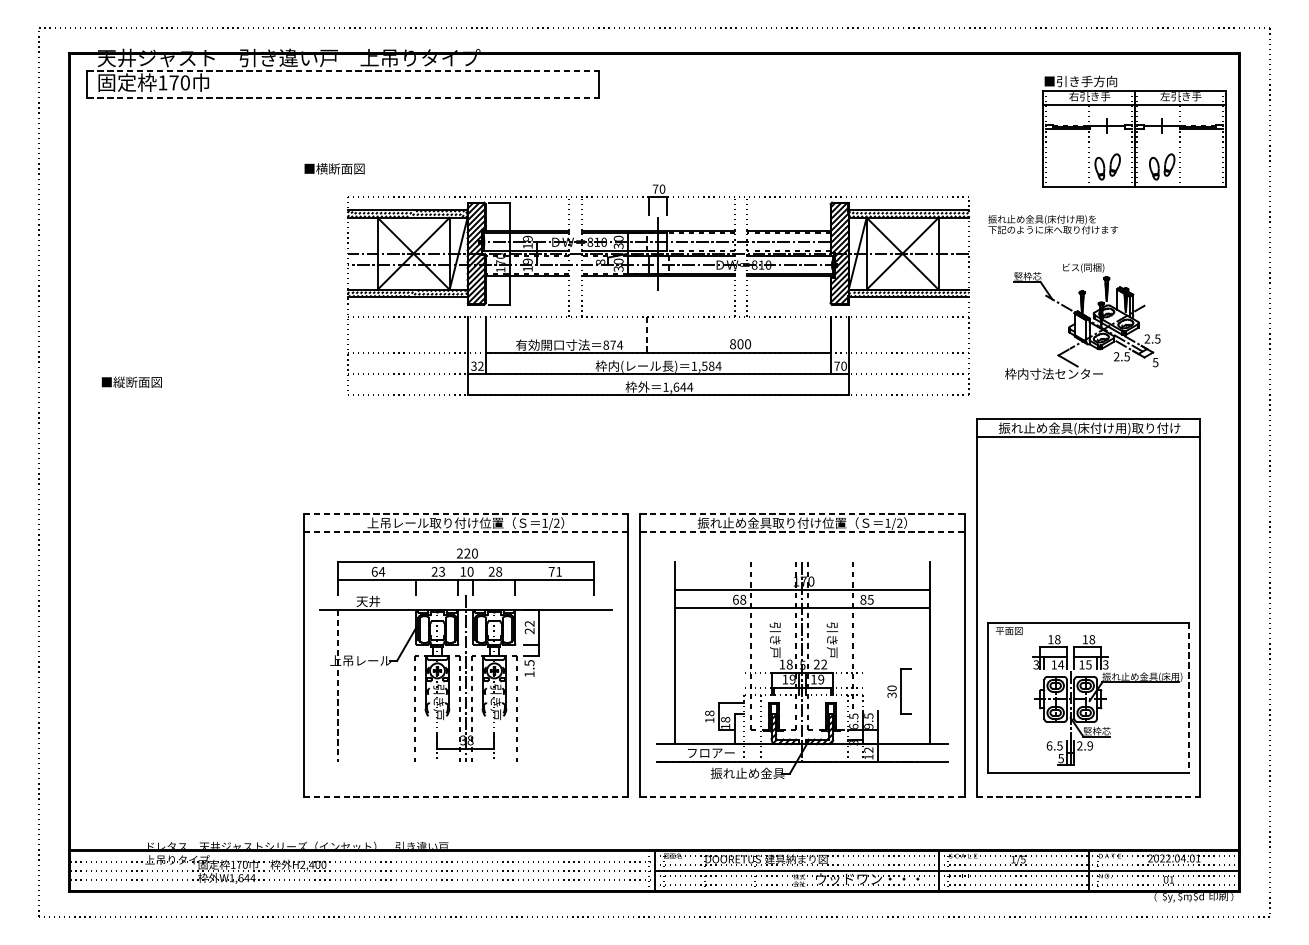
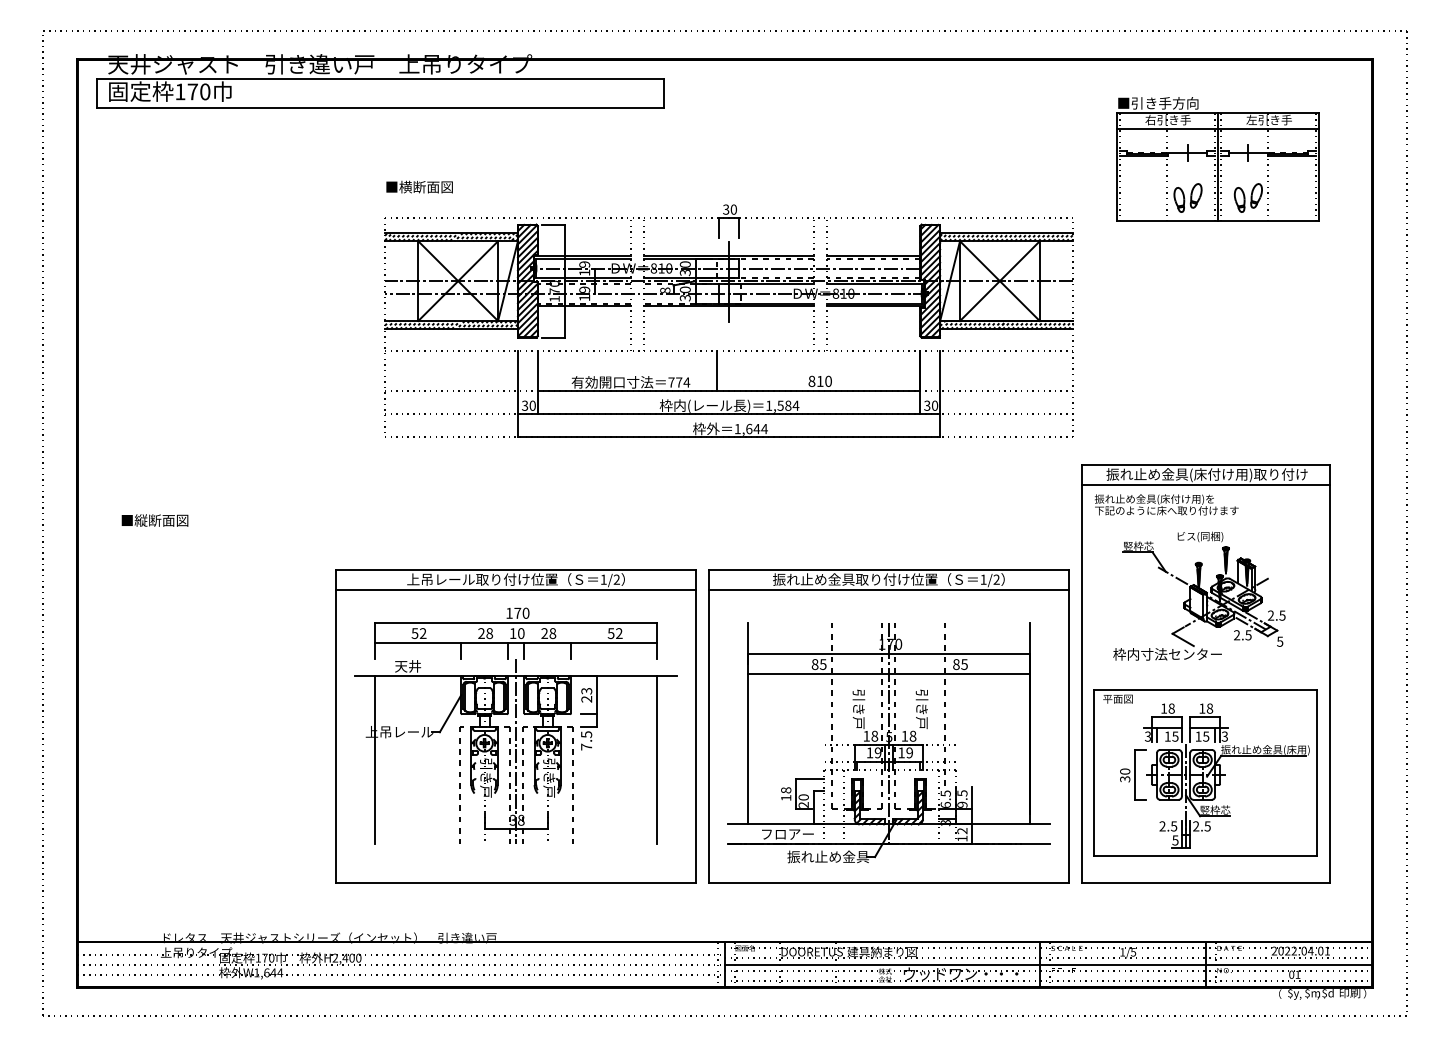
line: (343, 70) -> (380, 78), dashed -> solid
line: (343, 97) -> (380, 108), dashed -> solid
part: (1134, 132) -> (1217, 159), moved
text: (334, 168) -> (419, 186), moved
text: (655, 189) -> (726, 209), 70 -> 30
text: (1053, 224) -> (1166, 504), moved
part: (1082, 320) -> (1199, 595), moved
line: (647, 334) -> (717, 370), dashed -> solid
text: (740, 343) -> (820, 380), 800 -> 810
text: (606, 345) -> (671, 382), 874 -> 774
text: (480, 365) -> (532, 405), 32 -> 30
text: (837, 365) -> (927, 405), 70 -> 30
text: (131, 382) -> (154, 520), moved
line: (466, 514) -> (516, 569), dashed -> solid
line: (802, 514) -> (888, 569), dashed -> solid
line: (466, 532) -> (516, 589), dashed -> solid
line: (802, 532) -> (888, 589), dashed -> solid
text: (463, 552) -> (513, 612), 220 -> 170
text: (377, 571) -> (418, 633), 64 -> 52
text: (441, 571) -> (489, 633), 23 -> 28
text: (554, 571) -> (614, 633), 71 -> 52
text: (738, 599) -> (818, 664), 68 -> 85
text: (530, 623) -> (587, 690), 22 -> 23
text: (820, 663) -> (908, 735), 22 -> 18
text: (1061, 664) -> (1175, 736), 14 -> 15
text: (529, 673) -> (586, 746), 1.5 -> 7.5
line: (593, 685) -> (657, 759), added
line: (338, 686) -> (374, 760), dashed -> solid
part: (899, 690) -> (1133, 774), moved
line: (1188, 698) -> (1316, 773), dashed -> solid
text: (725, 722) -> (803, 800), 18 -> 20
text: (1049, 746) -> (1162, 826), 6.5 -> 2.5
text: (1090, 746) -> (1207, 826), 2.9 -> 2.5
line: (466, 796) -> (516, 882), dashed -> solid
line: (802, 796) -> (888, 882), dashed -> solid
line: (1088, 796) -> (1205, 882), dashed -> solid

